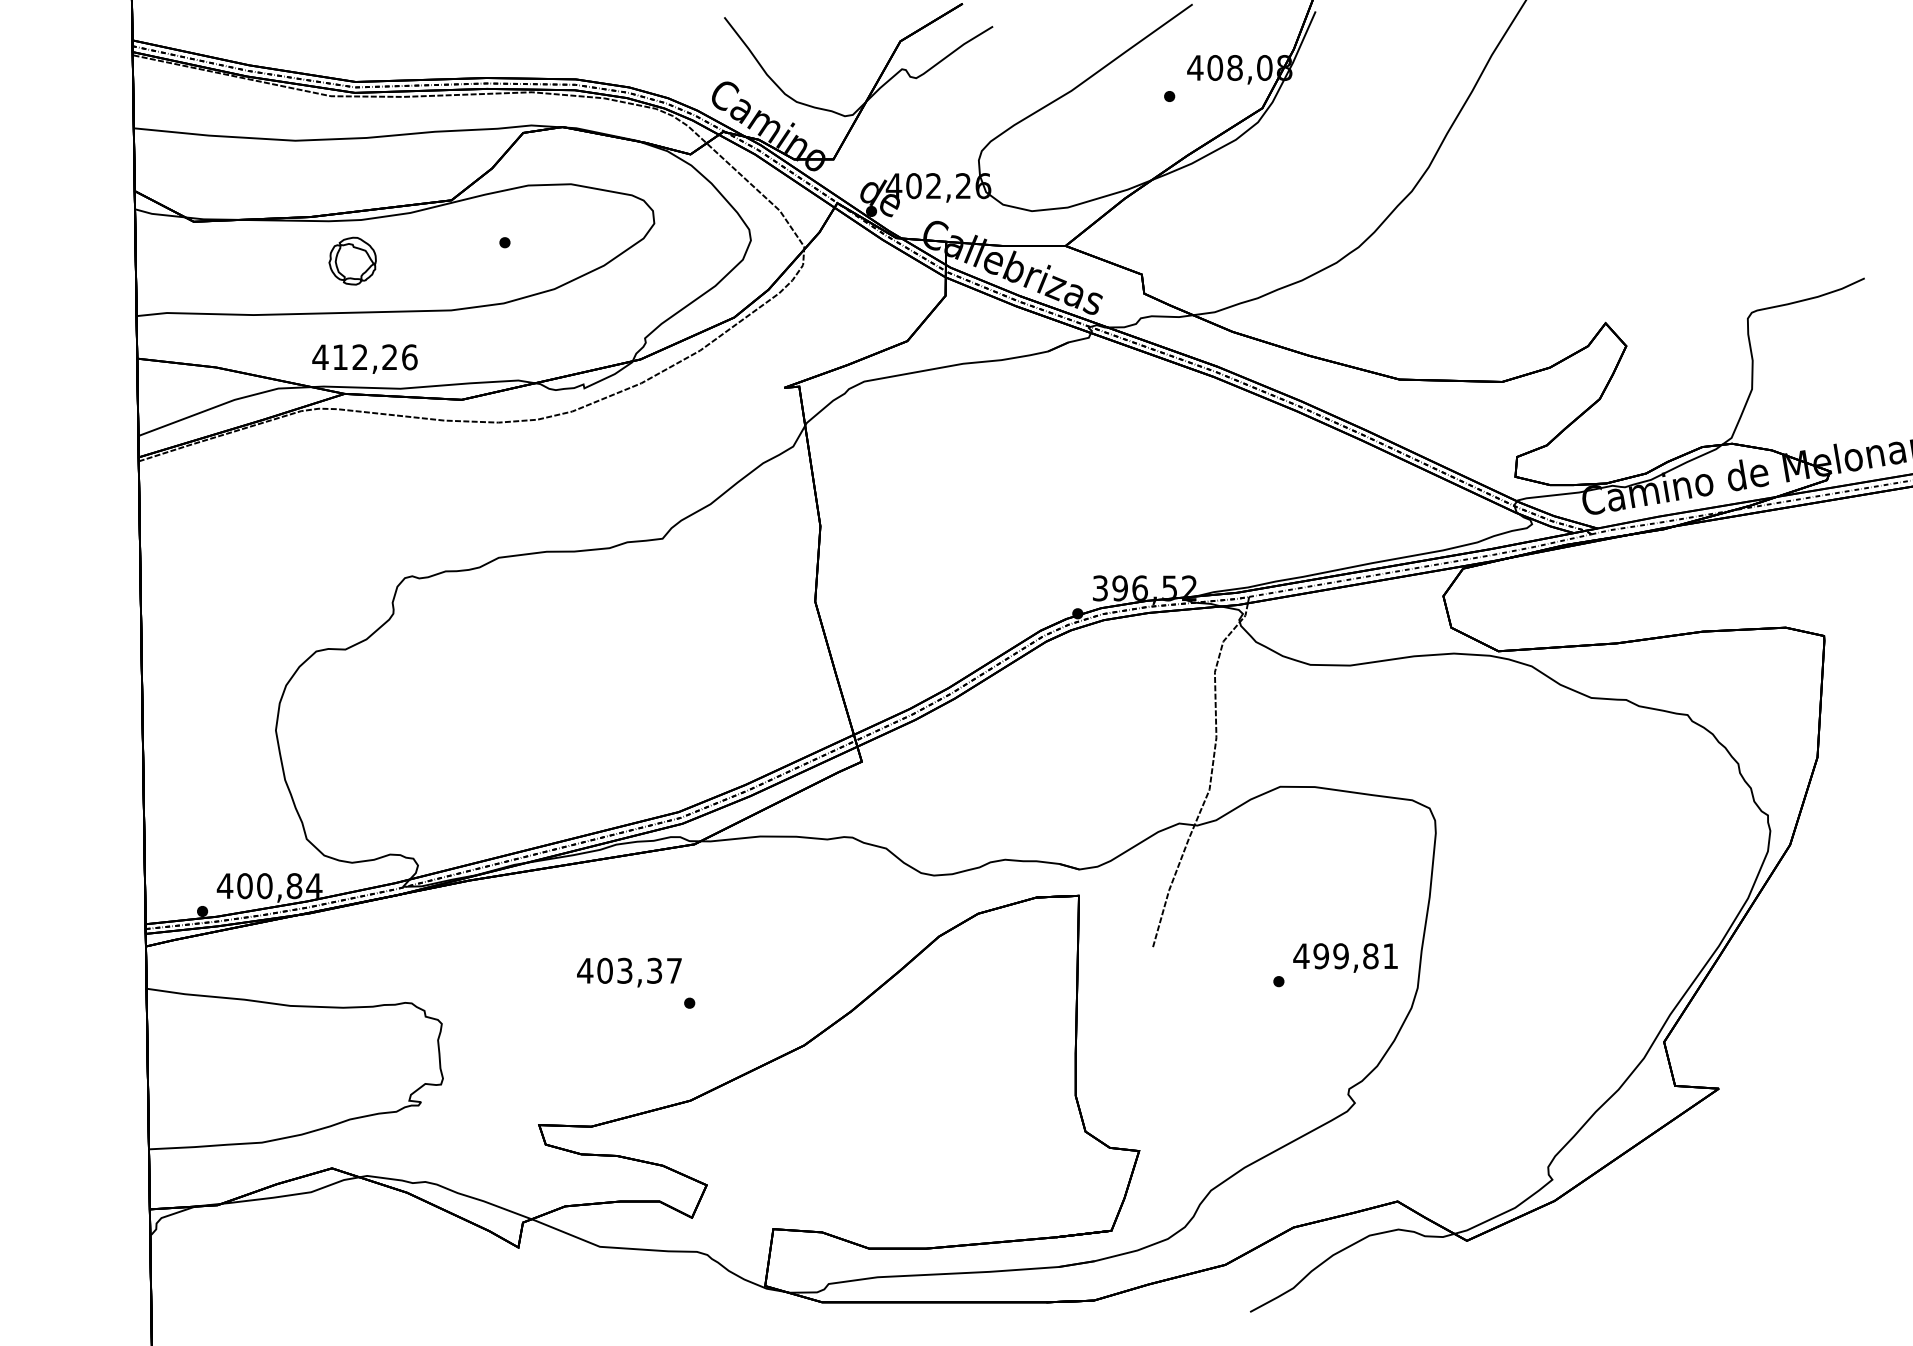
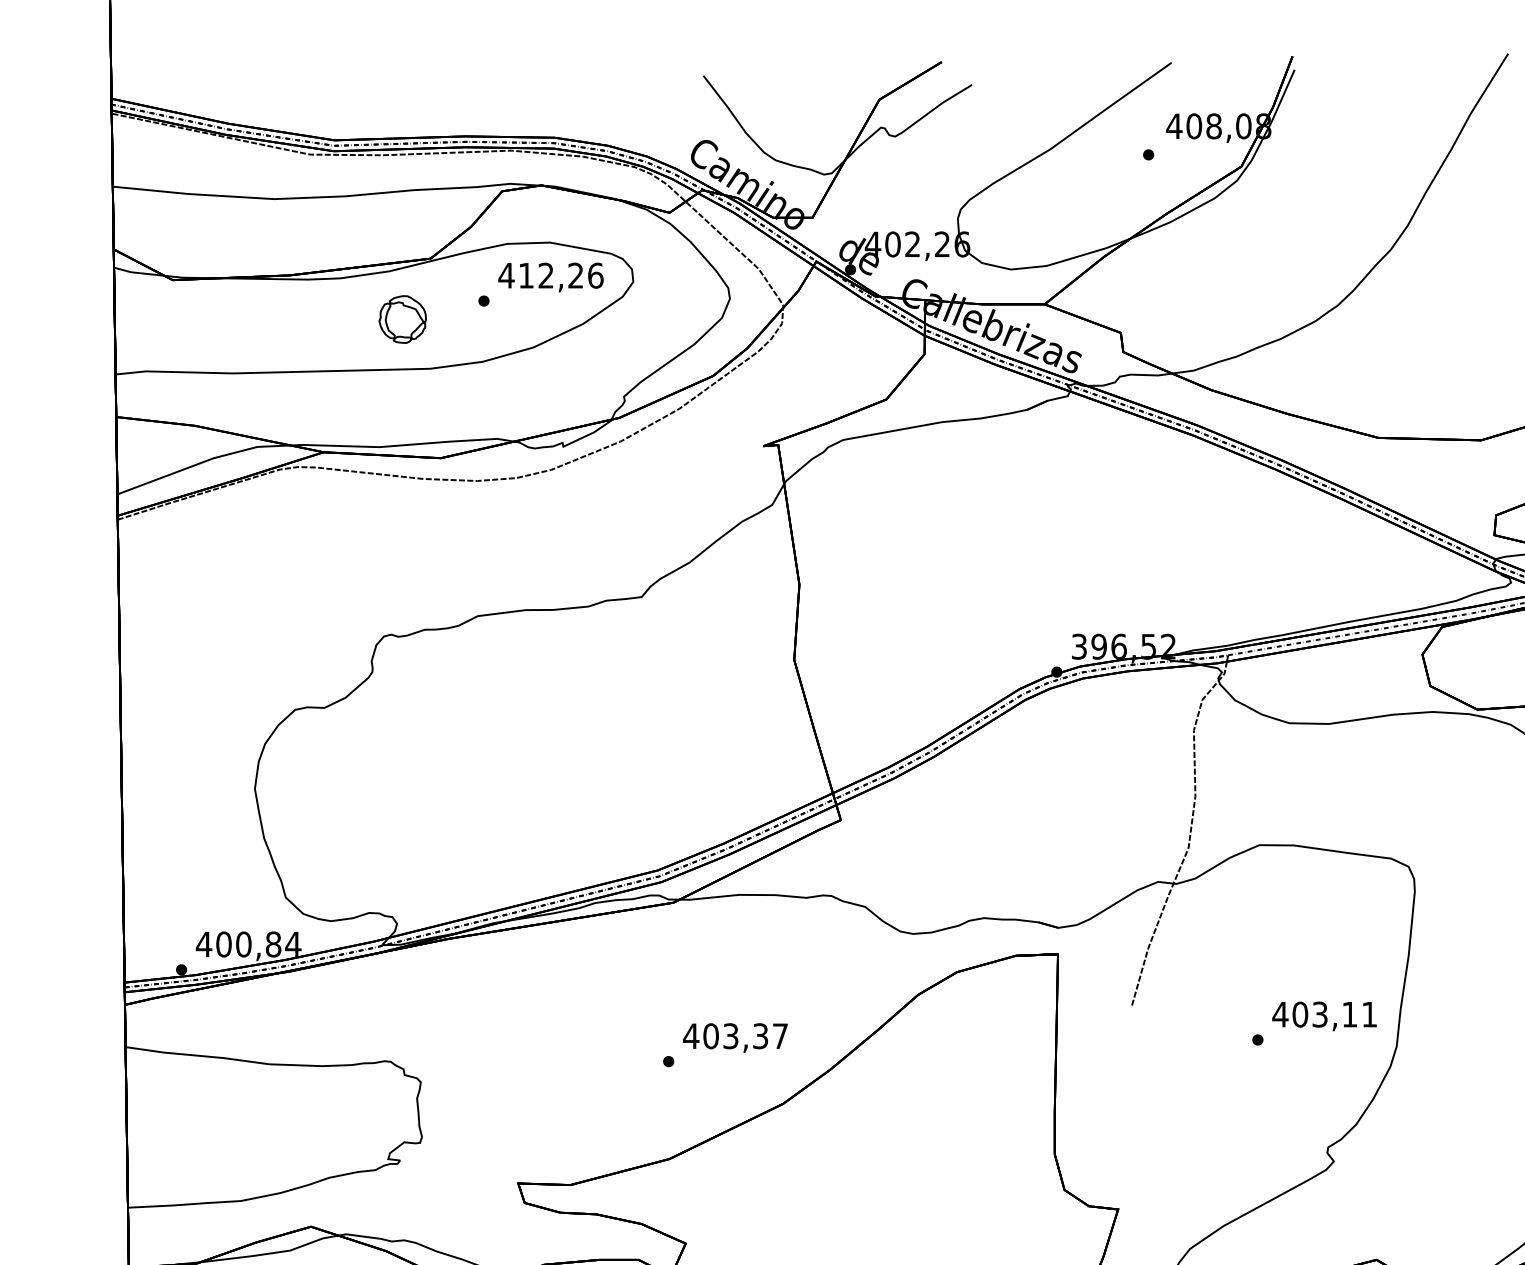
part: (352, 260) -> (402, 318), moved
text: (364, 358) -> (550, 276), moved
text: (1345, 956) -> (1324, 1014), 499,81 -> 403,11
text: (629, 972) -> (735, 1037), moved

